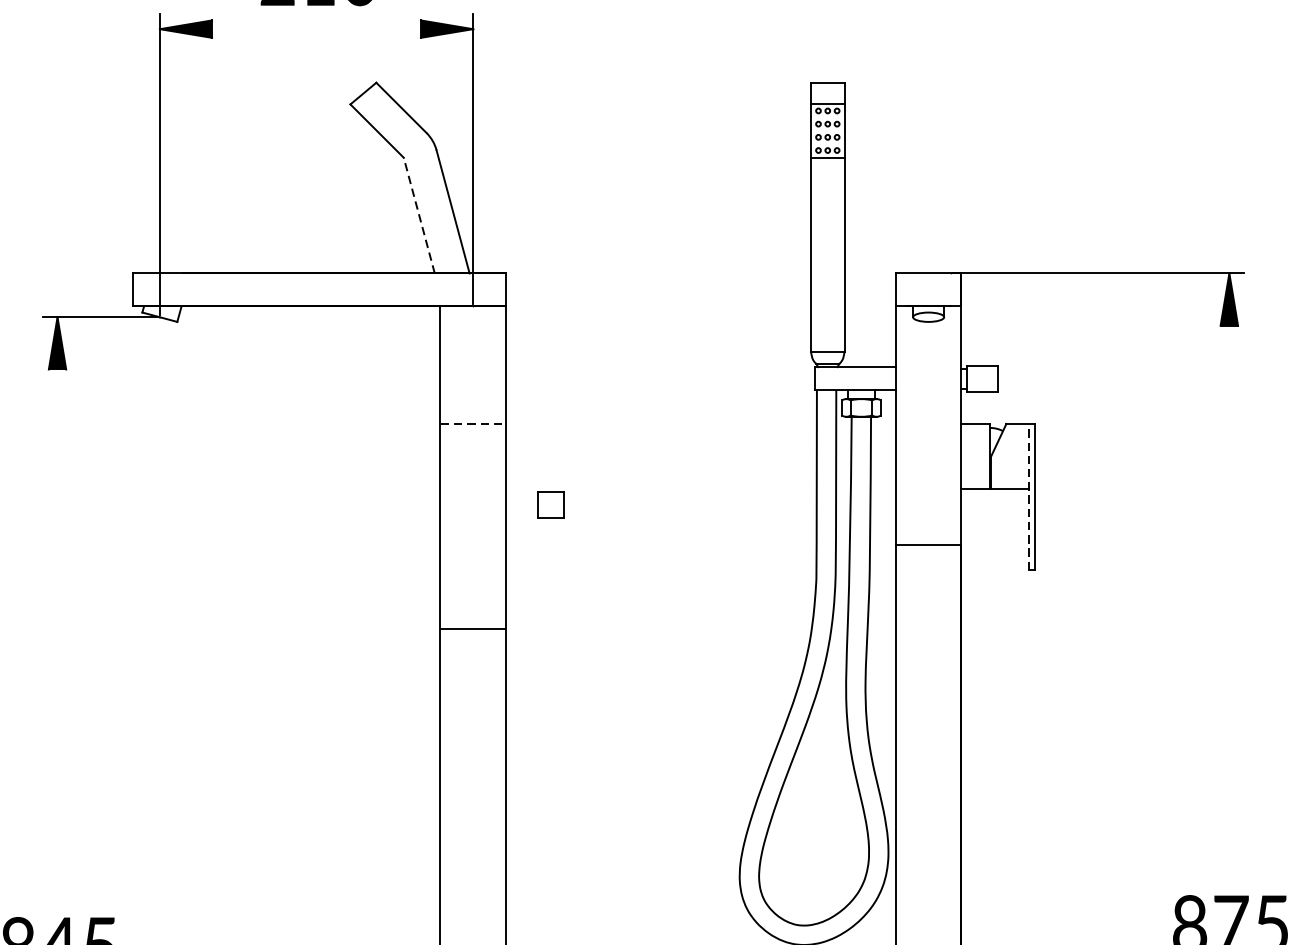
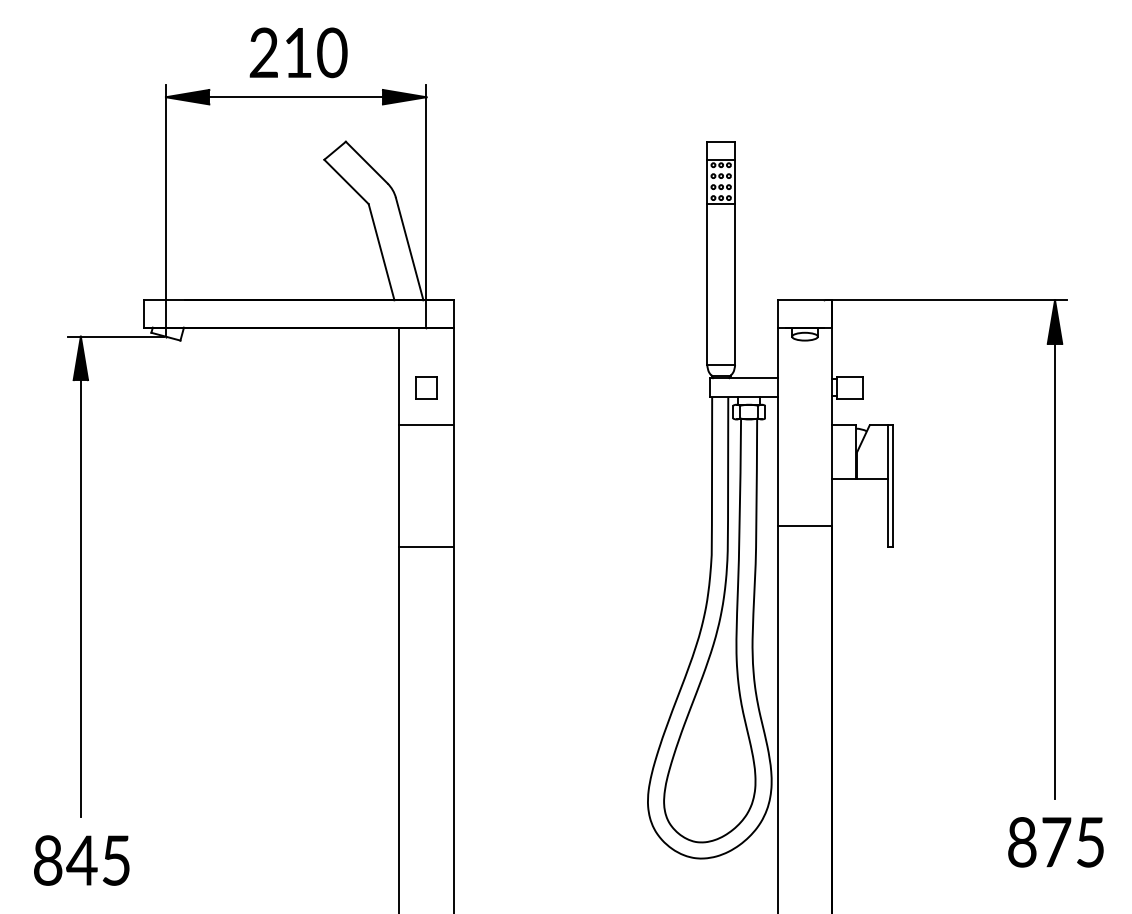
line: (315, 29) -> (295, 97), added
line: (419, 215) -> (381, 252), dashed -> solid
line: (473, 424) -> (426, 425), dashed -> solid
line: (1029, 497) -> (888, 486), dashed -> solid
part: (551, 504) -> (426, 387), moved
line: (1229, 598) -> (1055, 570), added
line: (473, 628) -> (426, 546), moved
line: (57, 632) -> (80, 598), added

